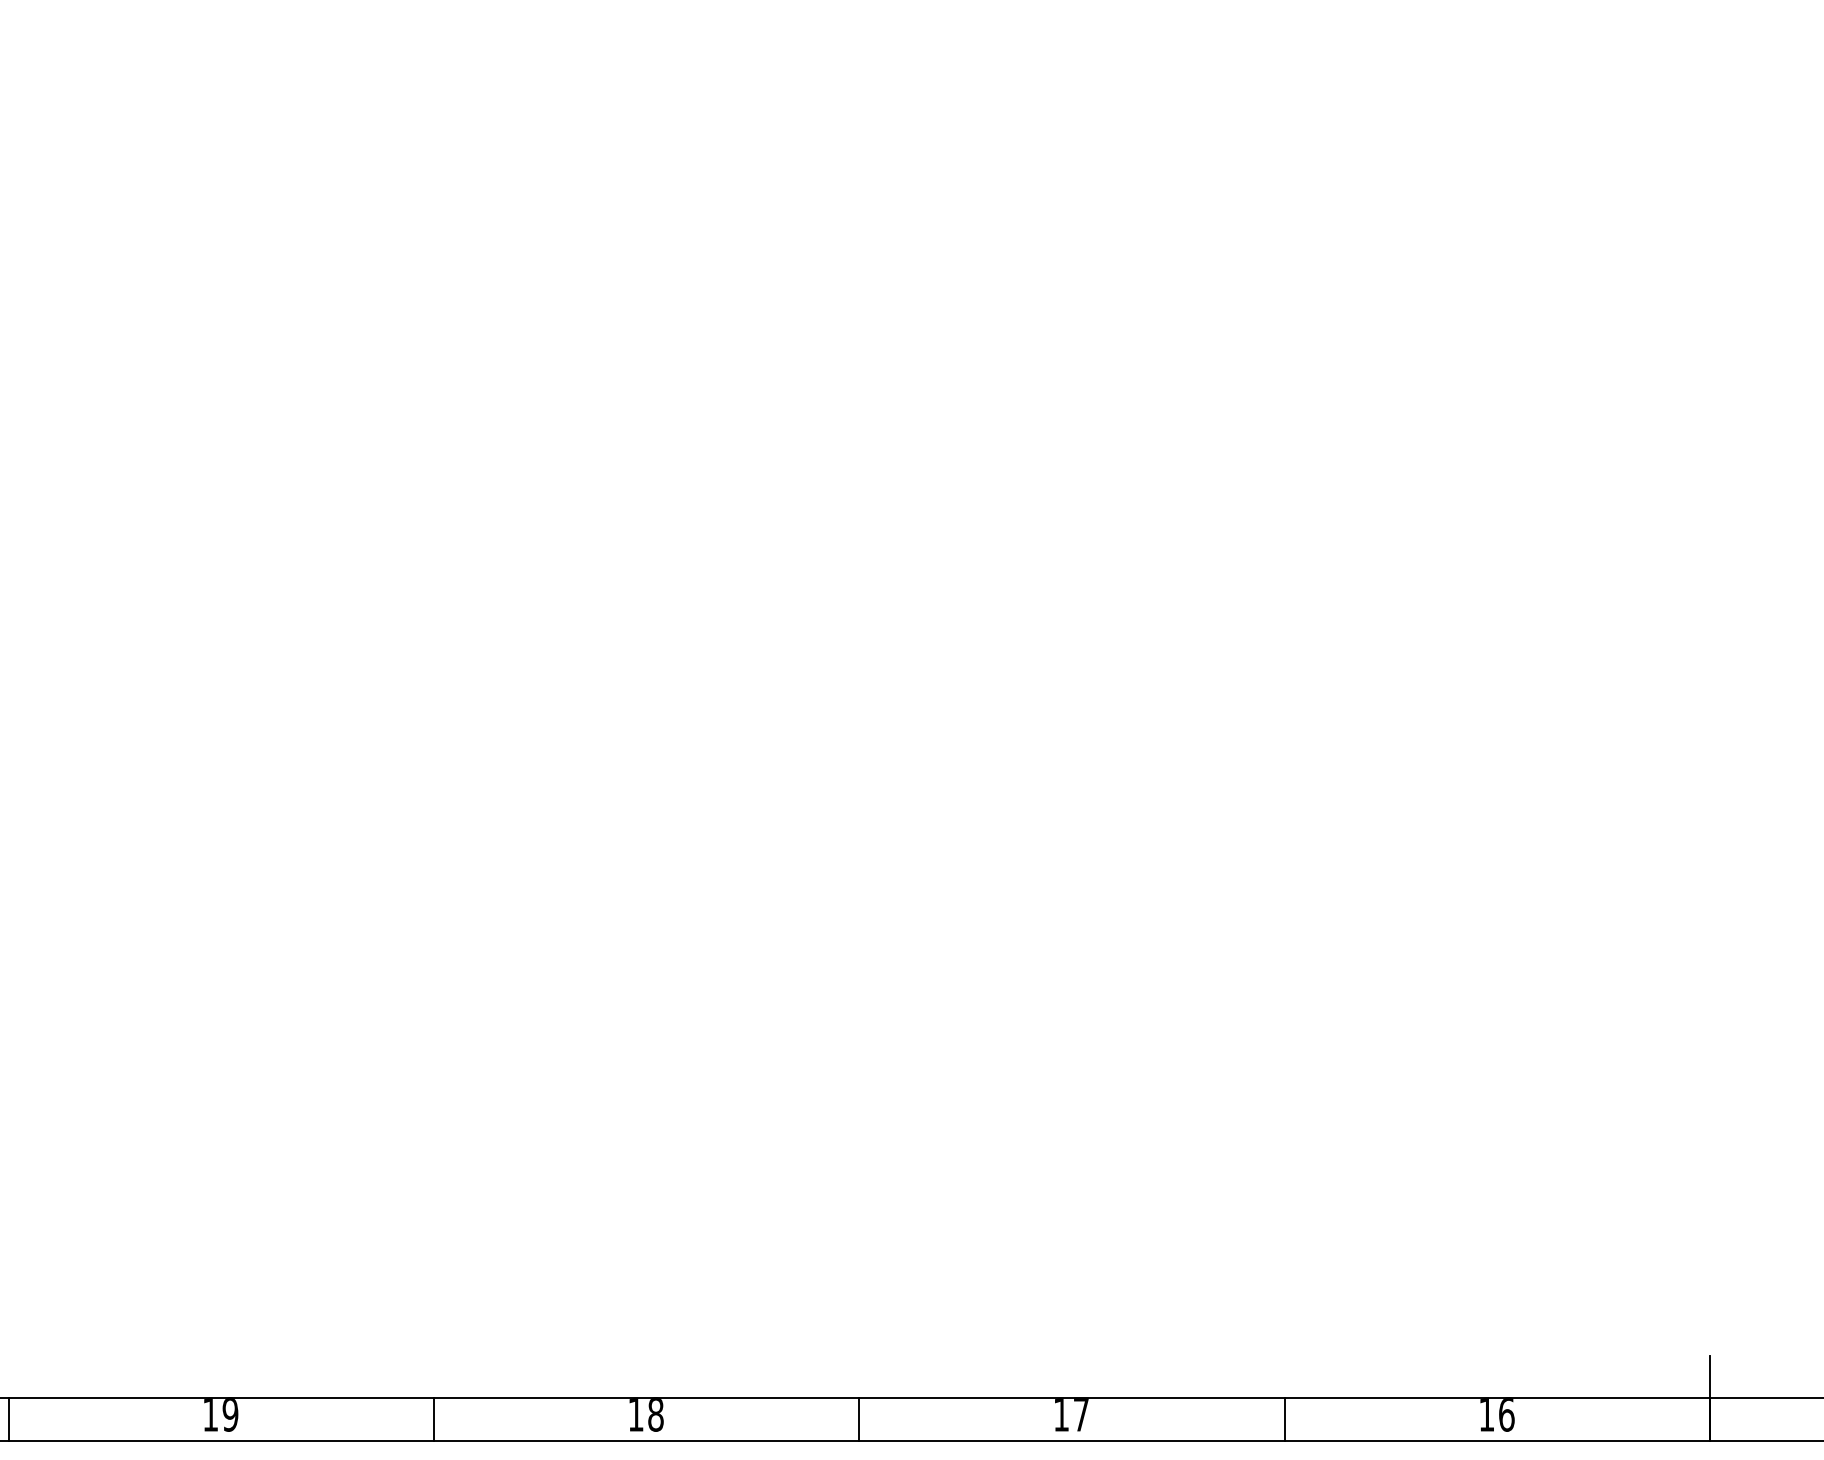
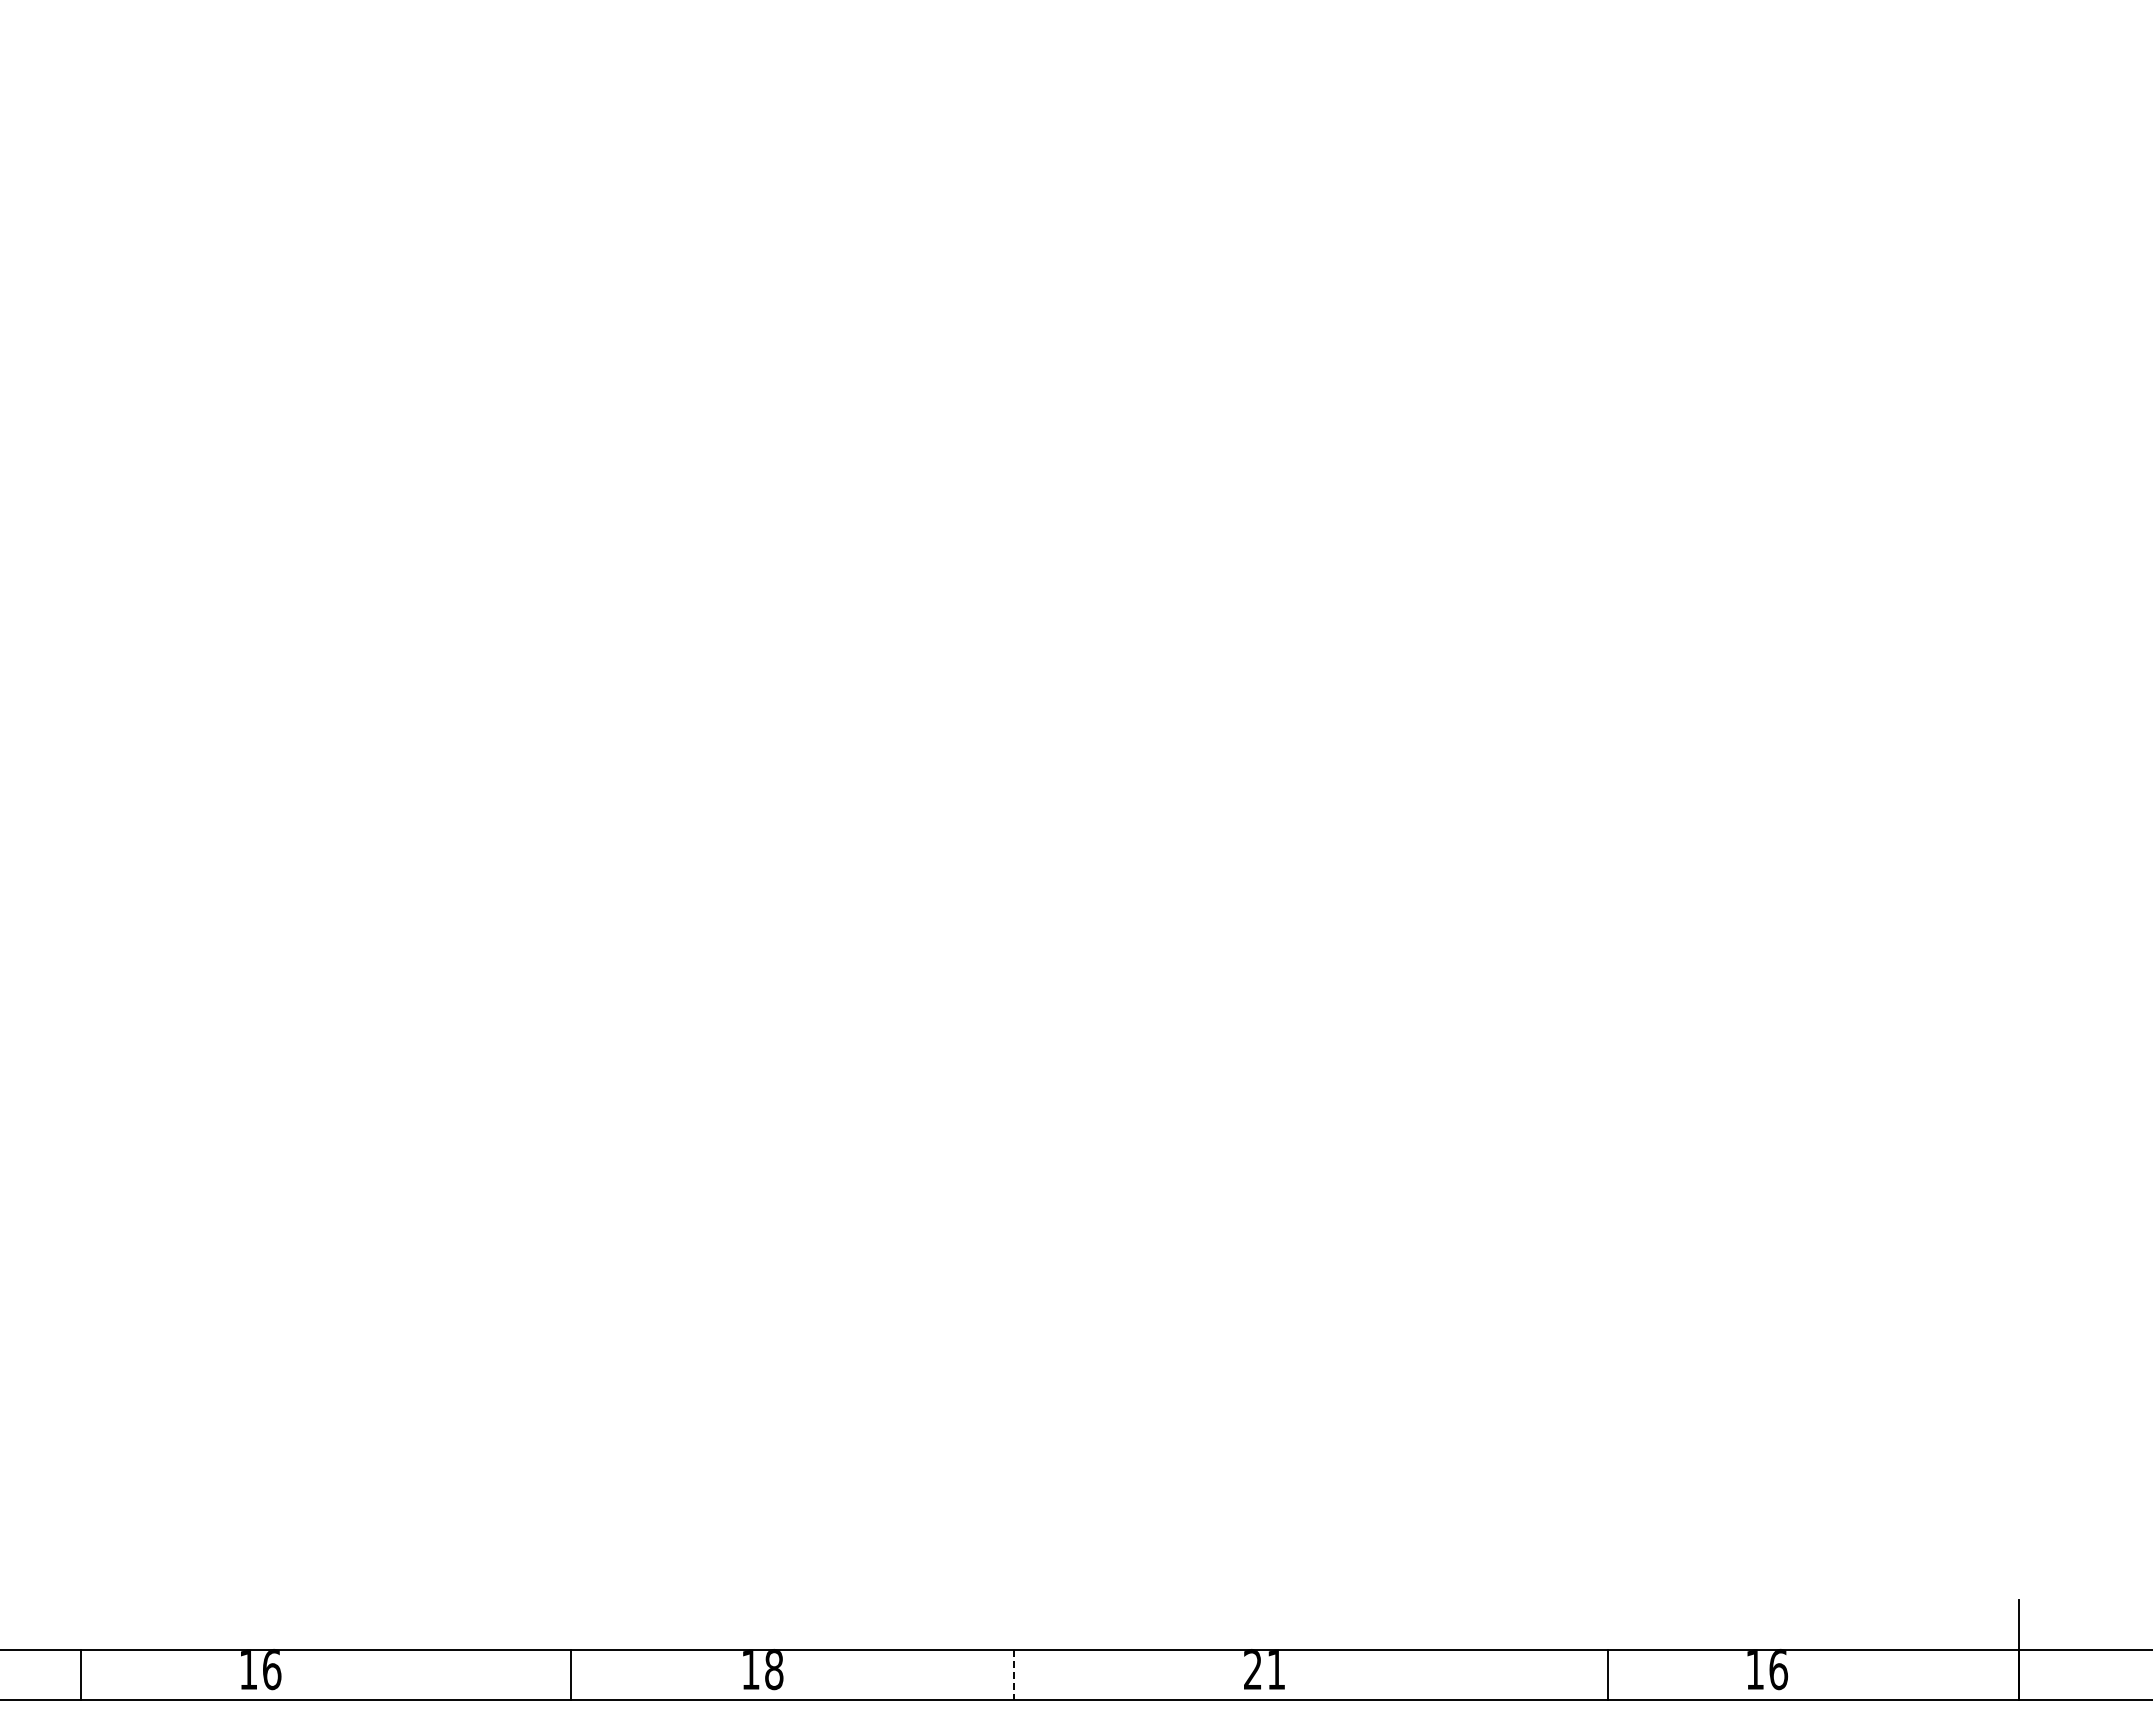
text: (230, 1415) -> (271, 1670), 19 -> 16
text: (1071, 1415) -> (1264, 1670), 17 -> 21
line: (8, 1419) -> (81, 1675), moved
line: (434, 1419) -> (571, 1675), moved
line: (859, 1419) -> (1014, 1675), solid -> dashed
line: (1284, 1419) -> (1607, 1675), moved

